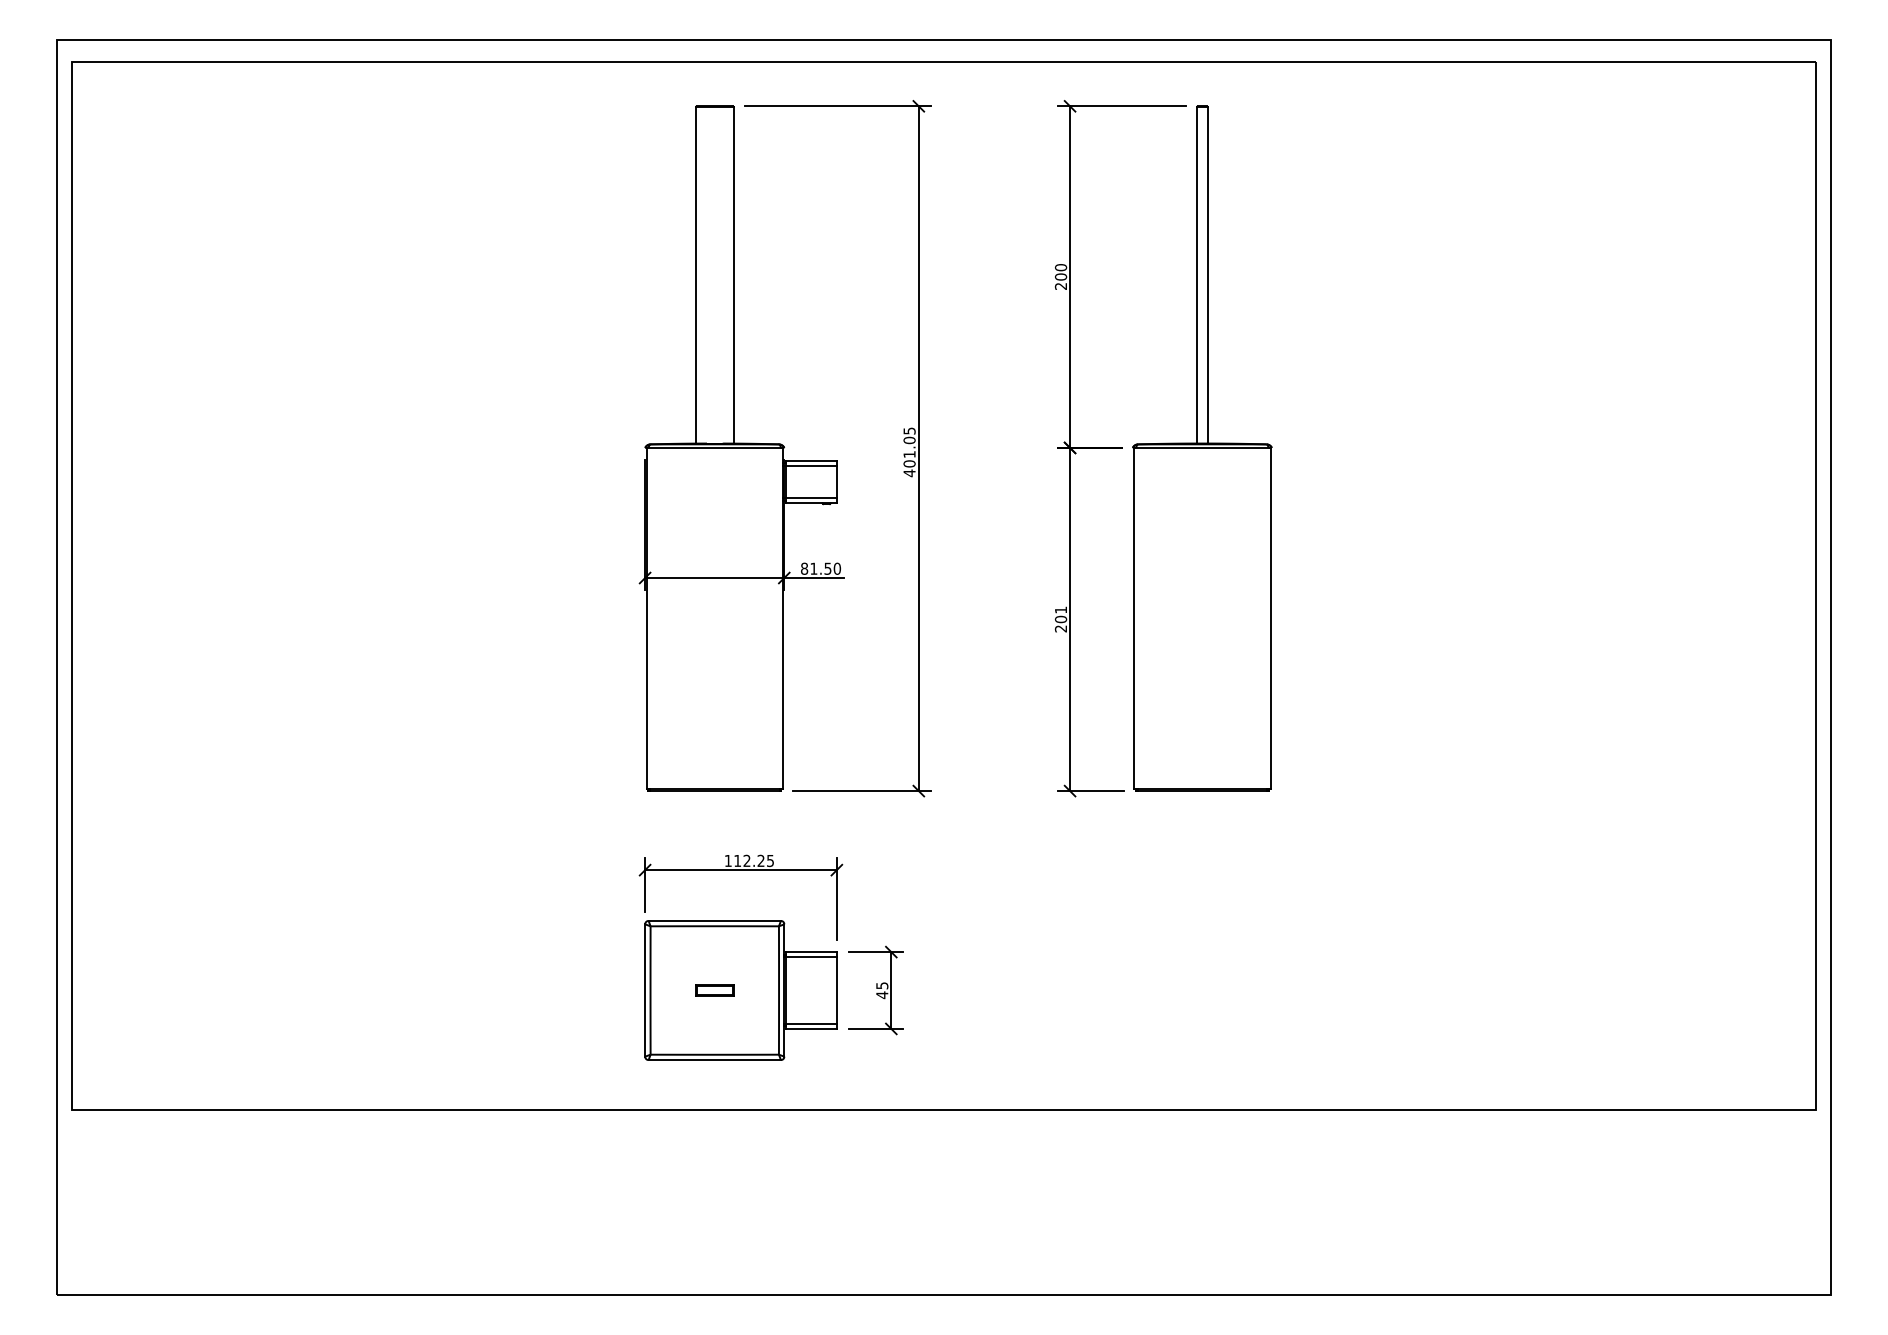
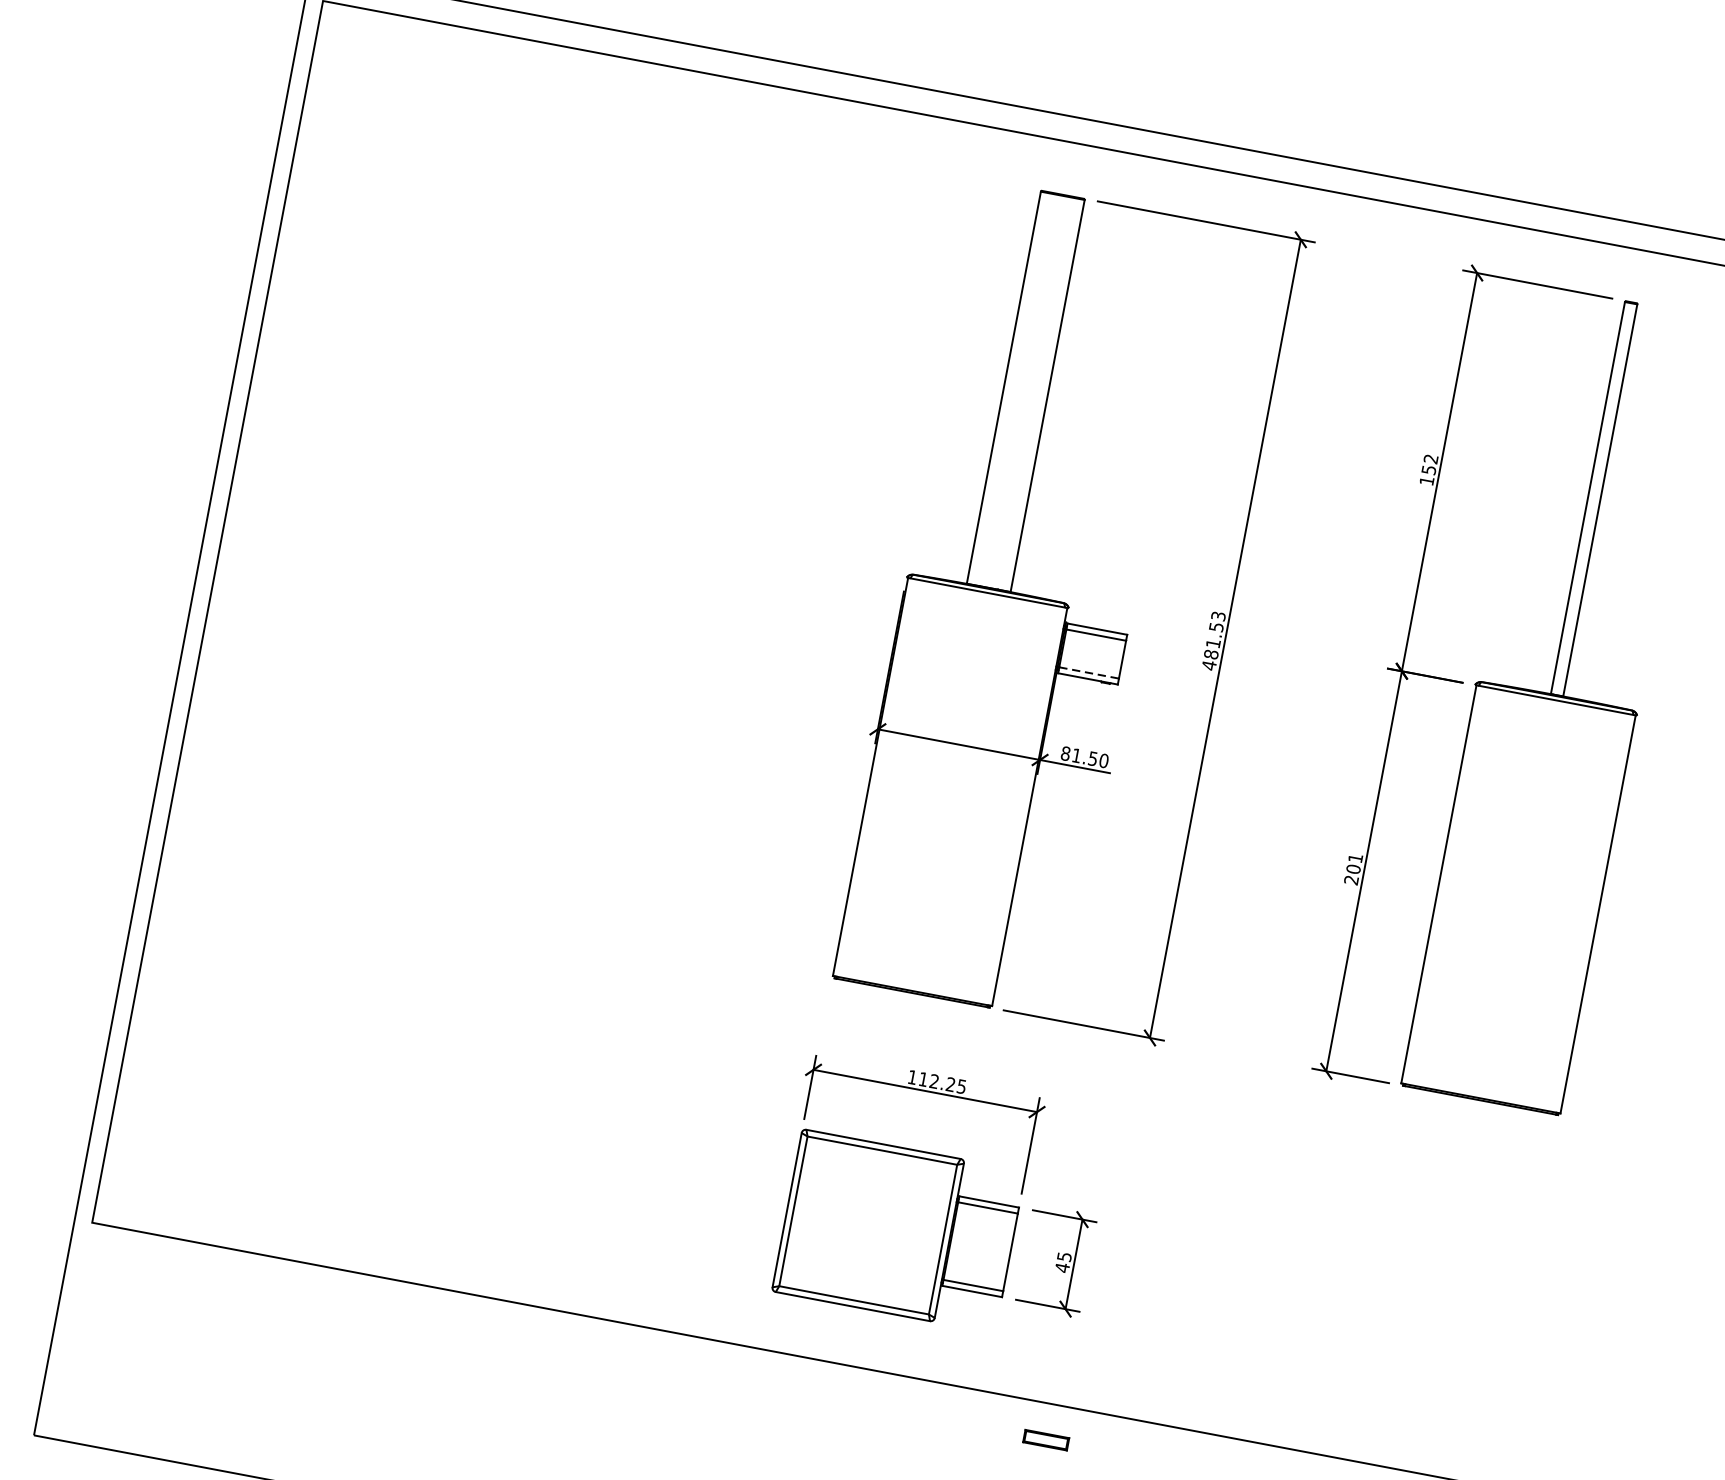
text: (1060, 276) -> (1428, 469), 200 -> 152
text: (909, 447) -> (1214, 635), 401.05 -> 481.53
line: (811, 498) -> (1089, 673), solid -> dashed
part: (714, 990) -> (1045, 1440), moved

